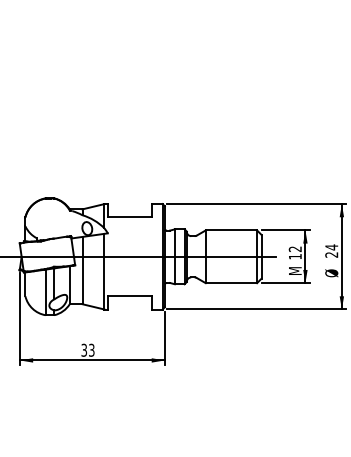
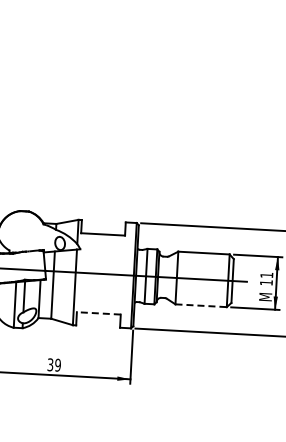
text: (294, 249) -> (265, 275), 12 -> 11
line: (231, 283) -> (201, 306), solid -> dashed
line: (129, 296) -> (98, 313), solid -> dashed
text: (91, 349) -> (57, 364), 33 -> 39

